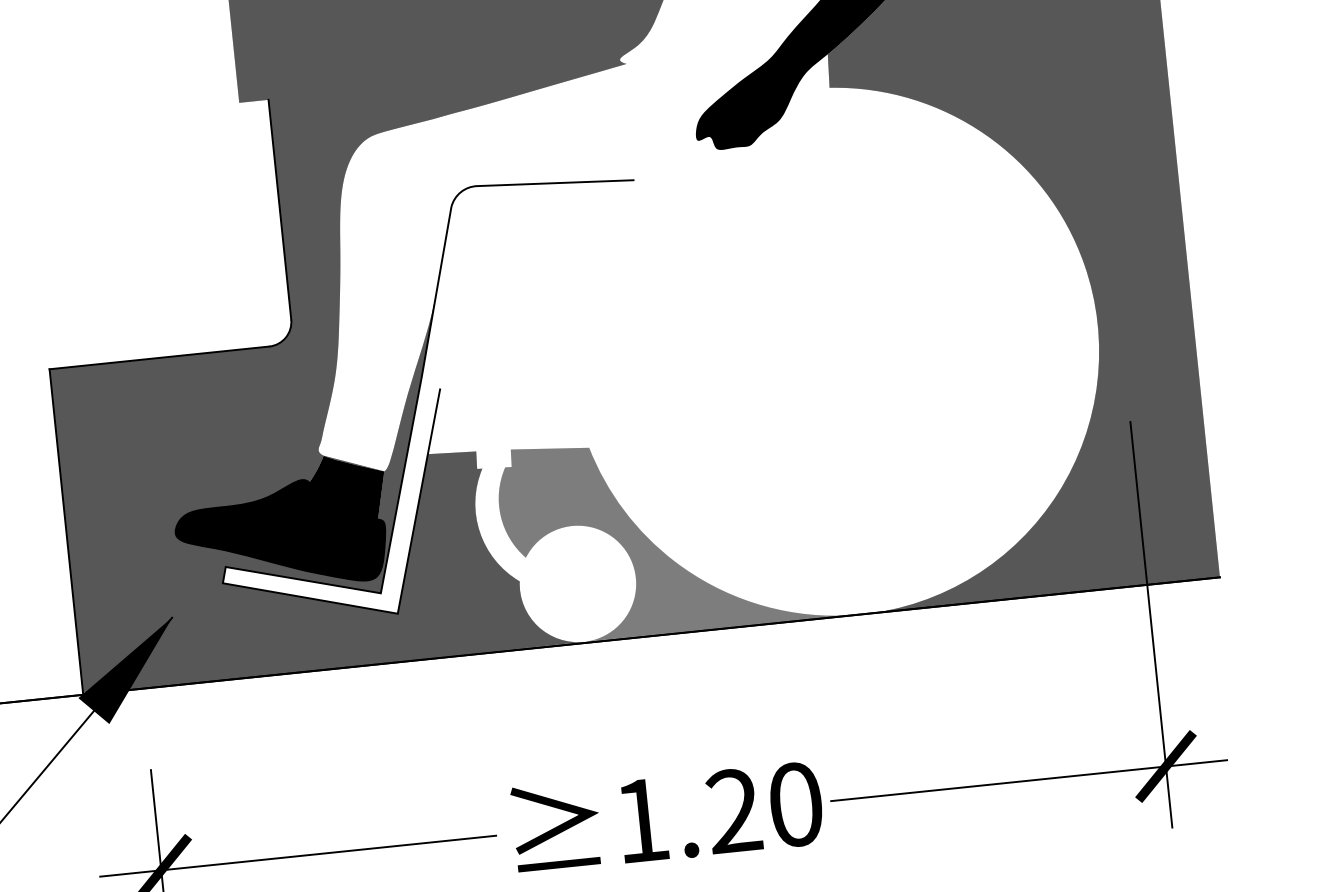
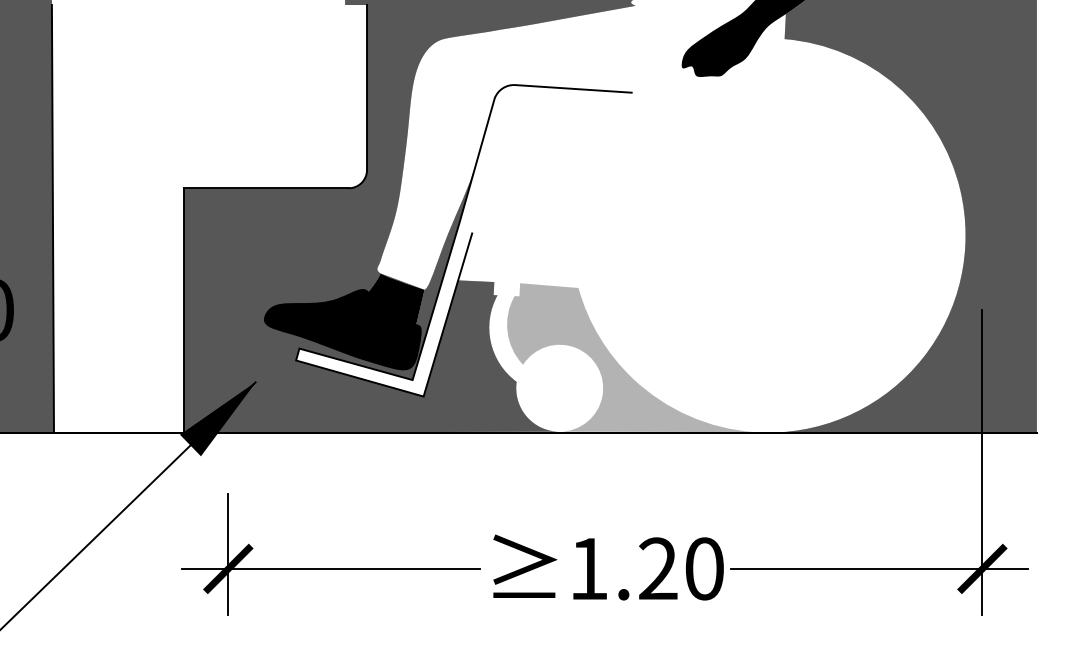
fill: (668, 533) -> (630, 357), removed

